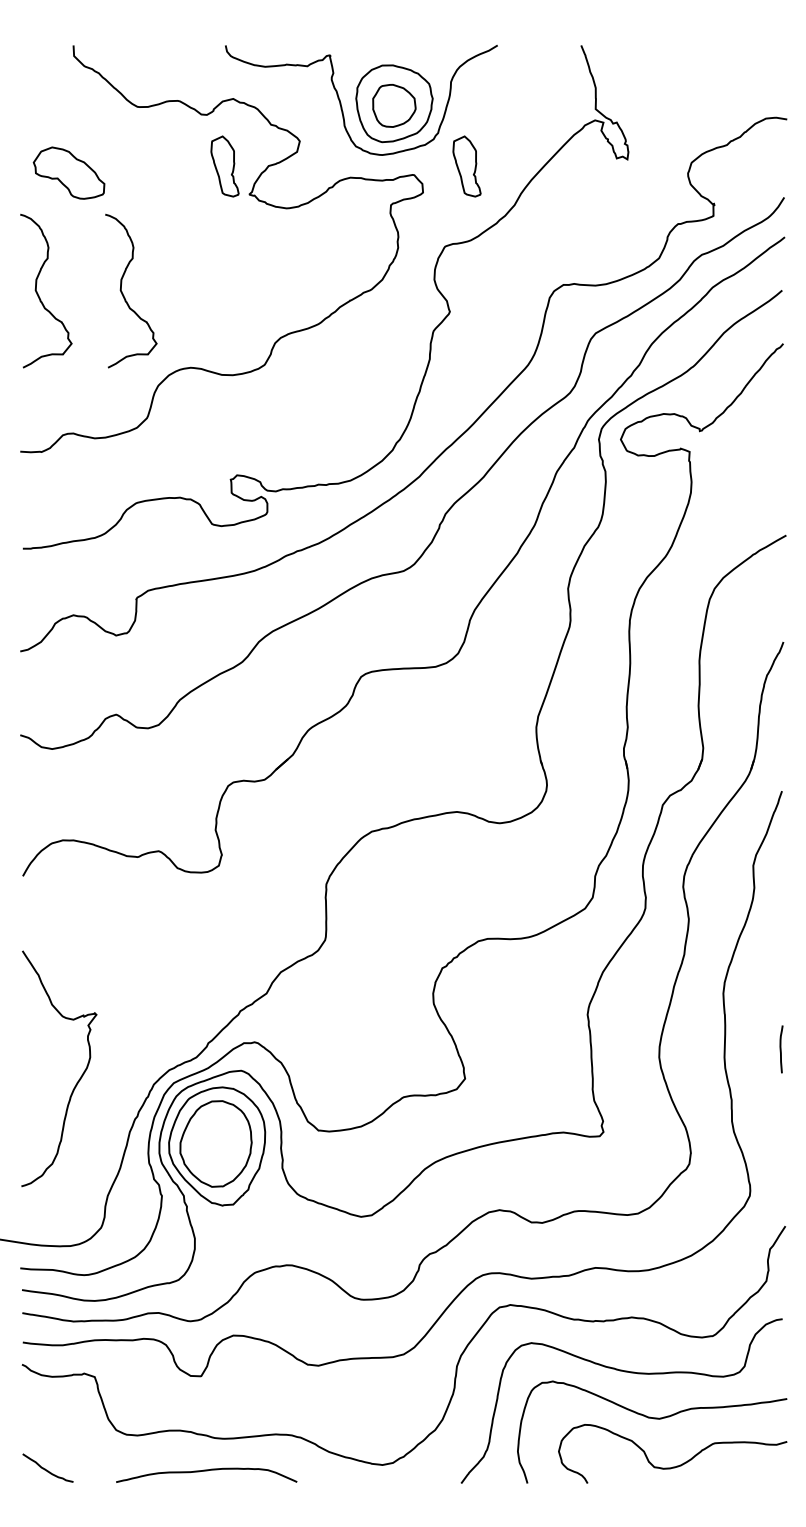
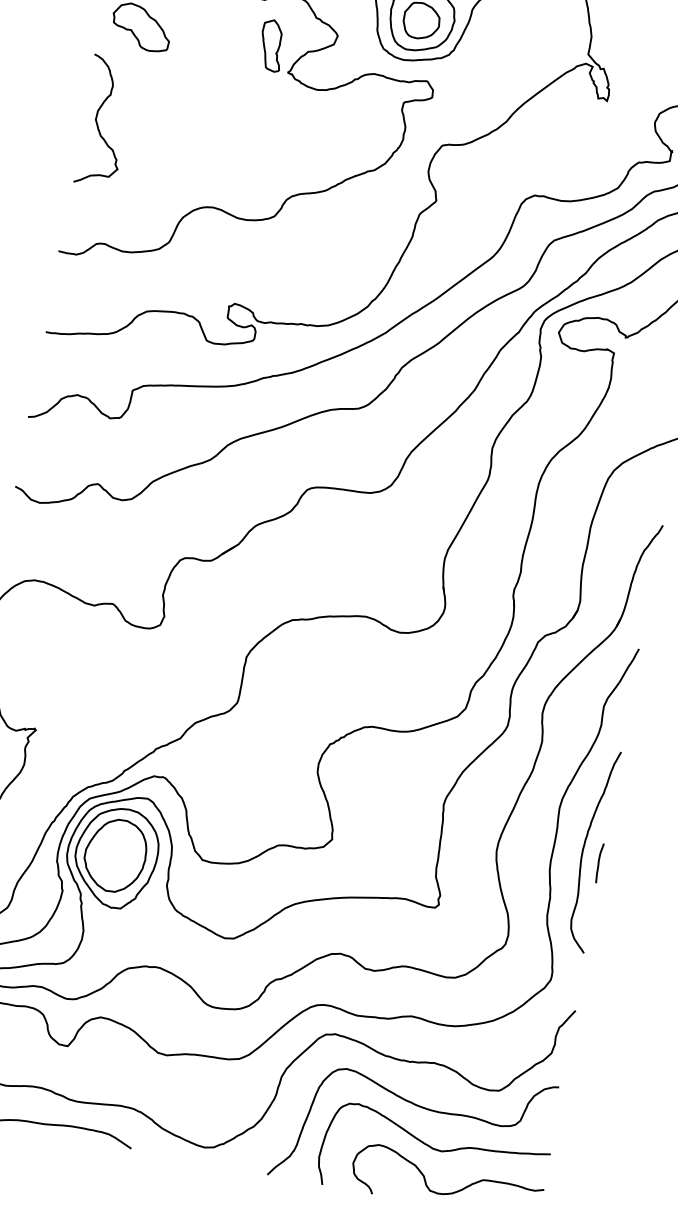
part: (466, 166) -> (472, 82), removed
curve: (123, 293) -> (168, 135), removed
curve: (760, 1036) -> (583, 849), added

